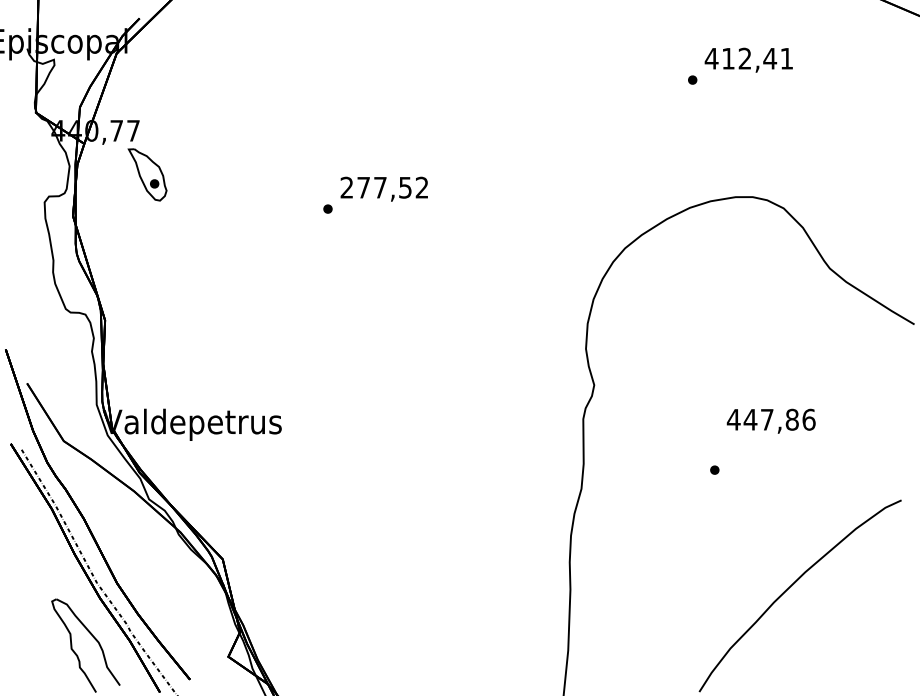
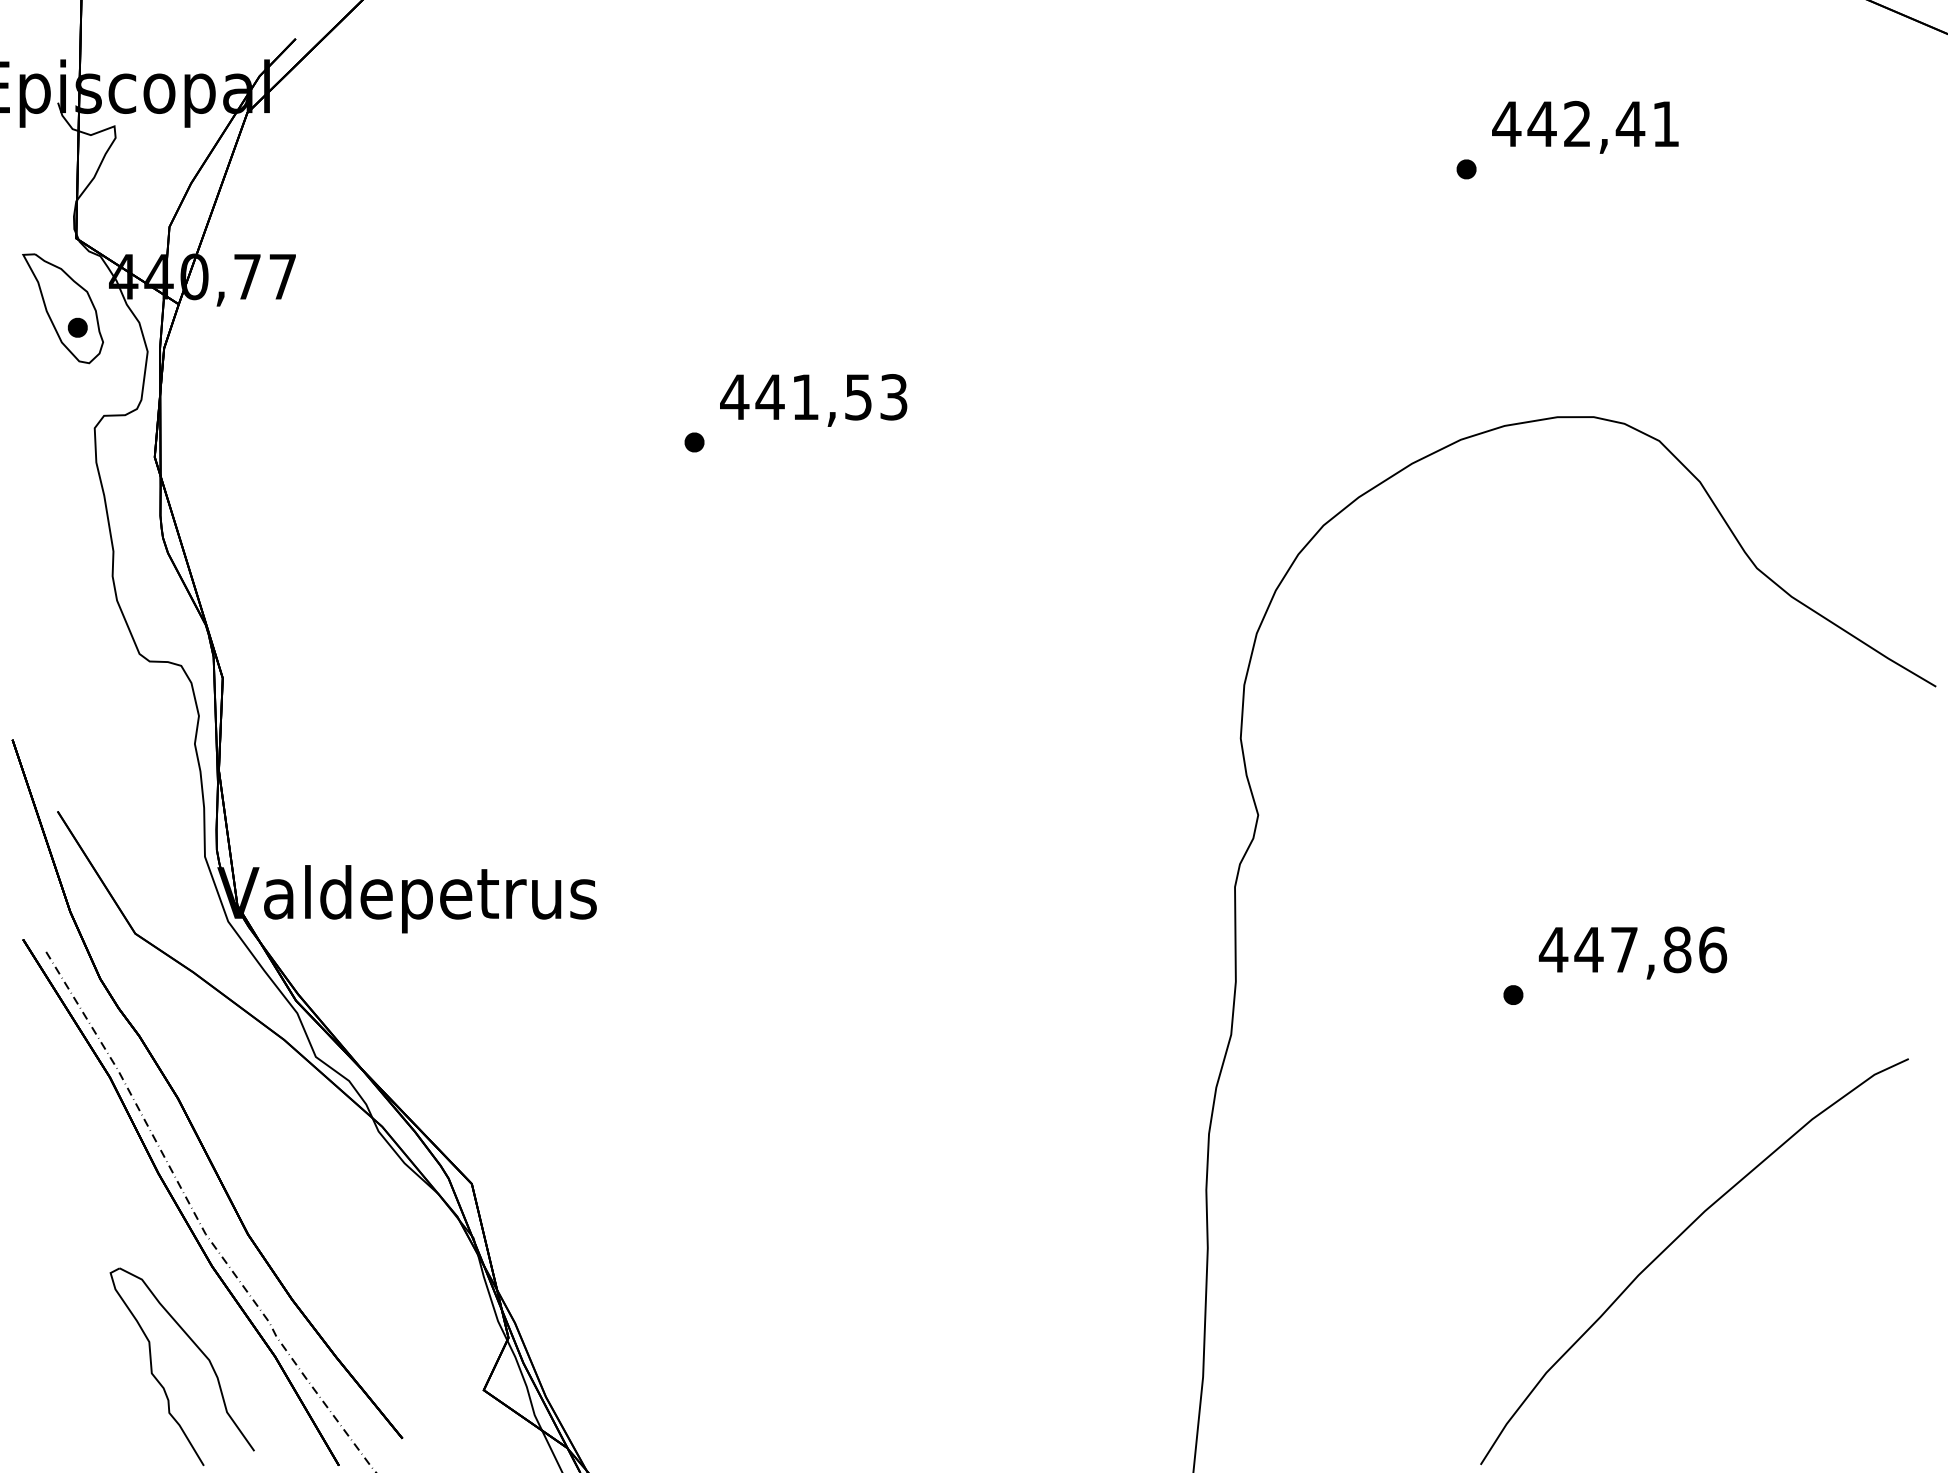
text: (728, 58) -> (1542, 123), 412,41 -> 442,41
part: (147, 174) -> (62, 307), moved
text: (384, 187) -> (814, 396), 277,52 -> 441,53
text: (770, 420) -> (1631, 951), moved

